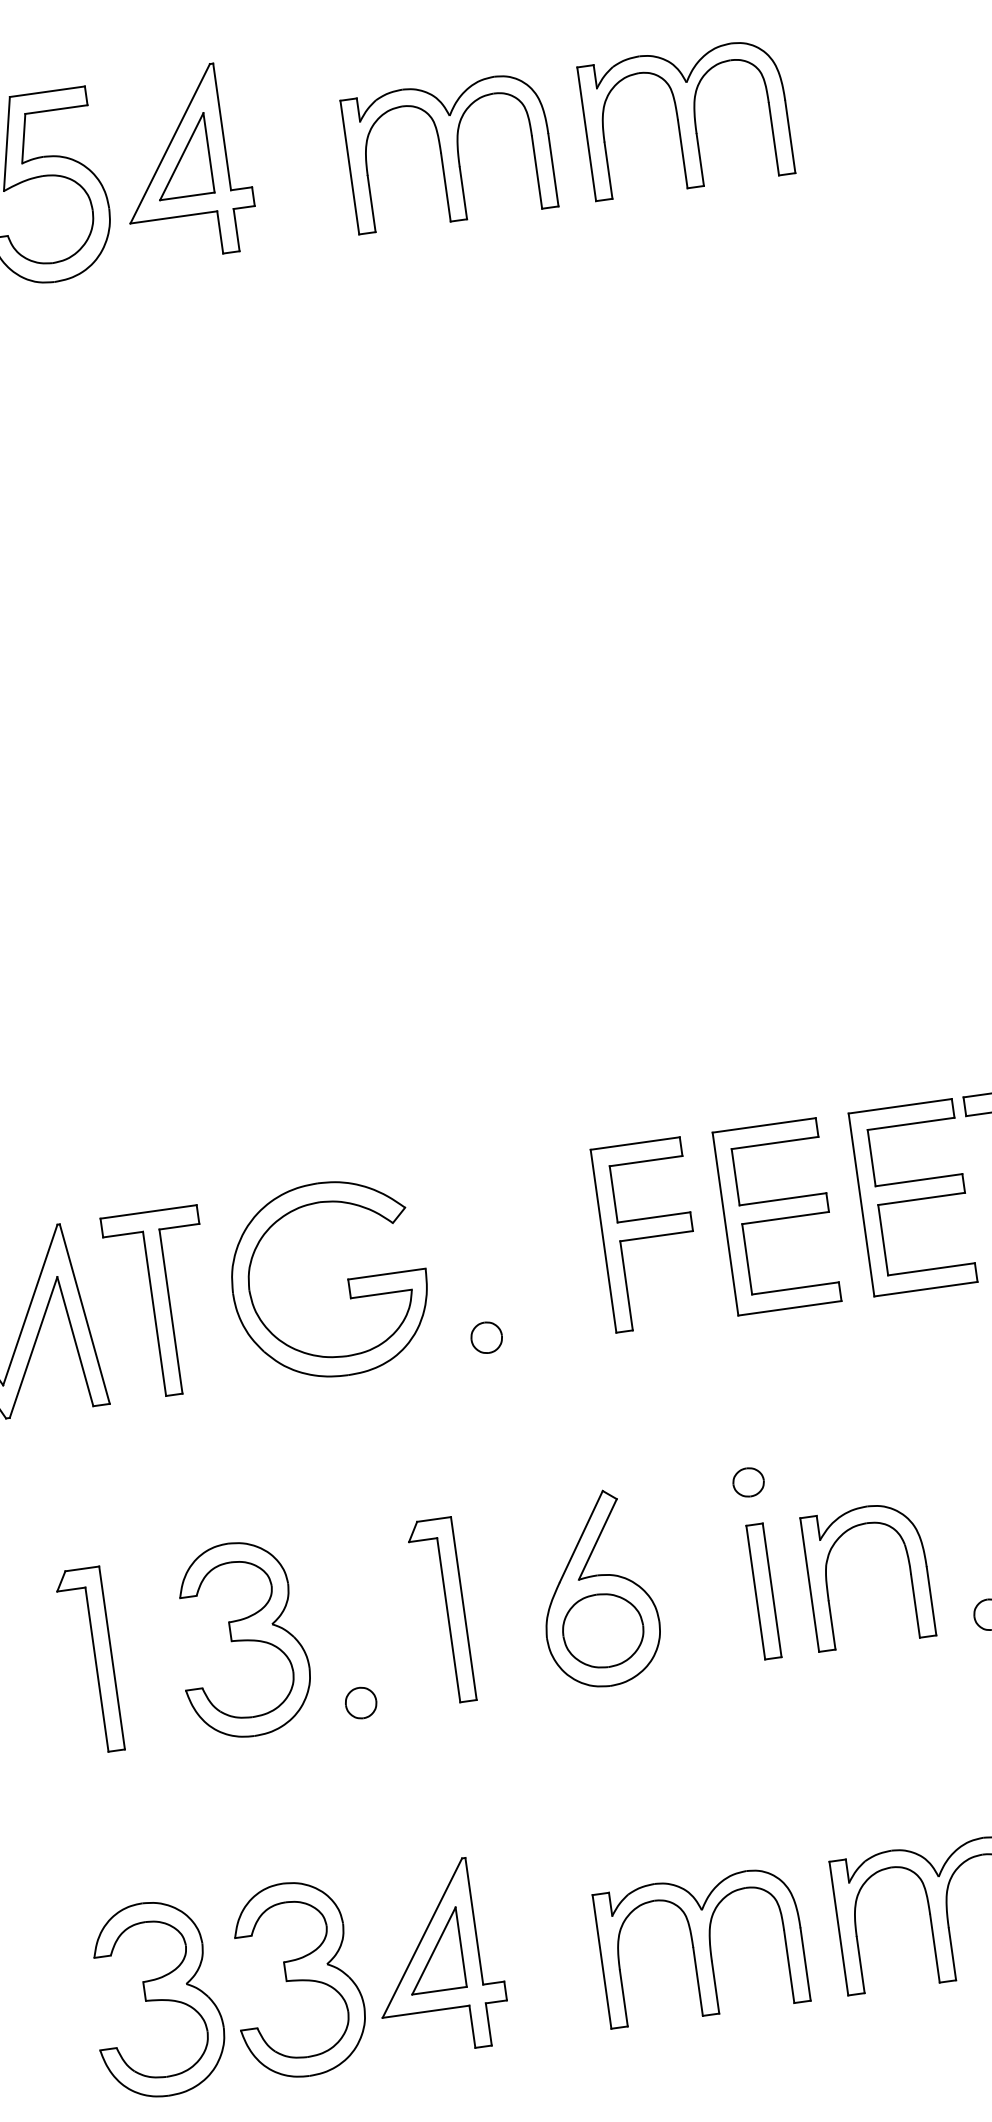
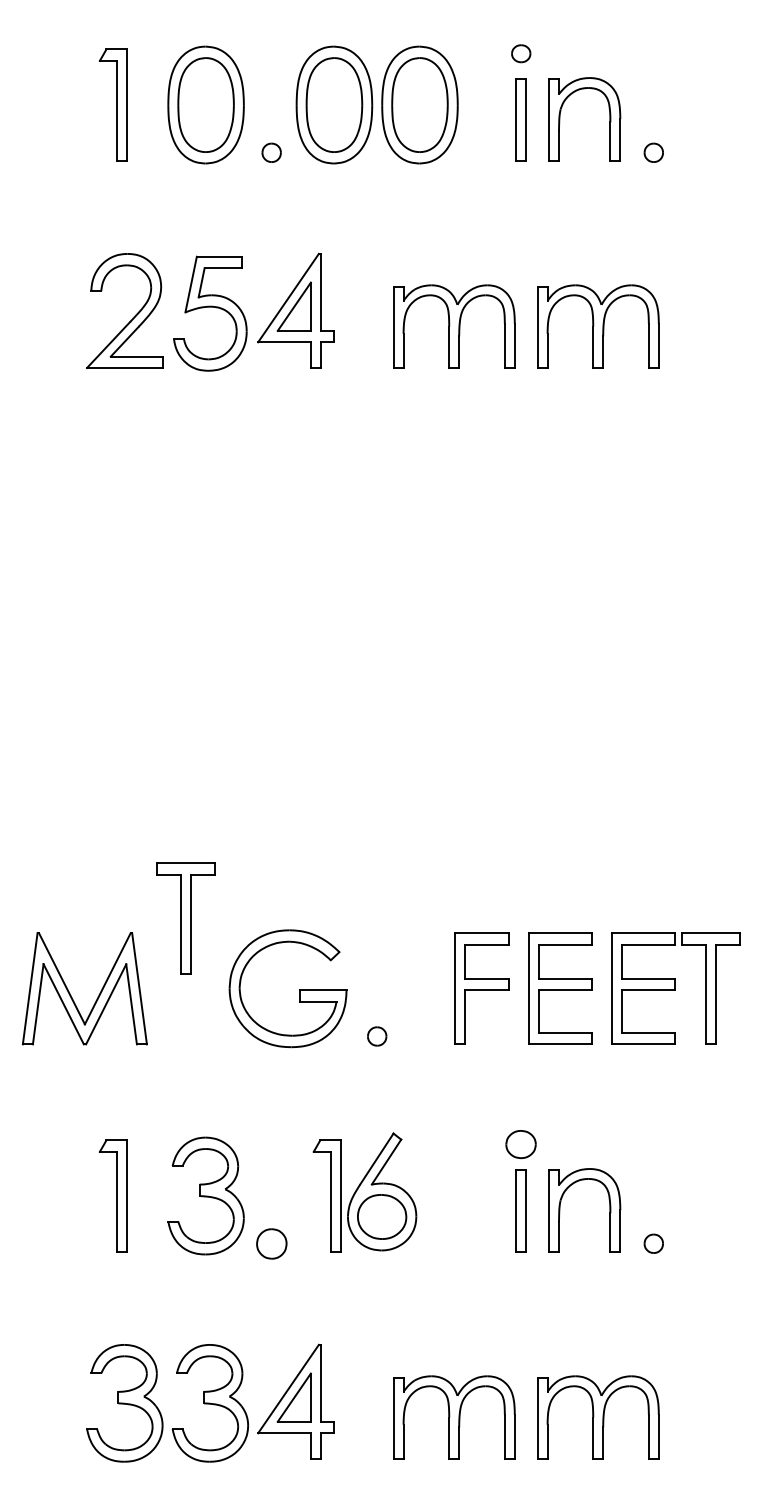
part: (160, 1303) -> (185, 918), moved
part: (749, 1482) -> (521, 1144), size x1.6
part: (598, 1588) -> (382, 1191), moved
part: (360, 1702) -> (271, 1243), size x1.6

